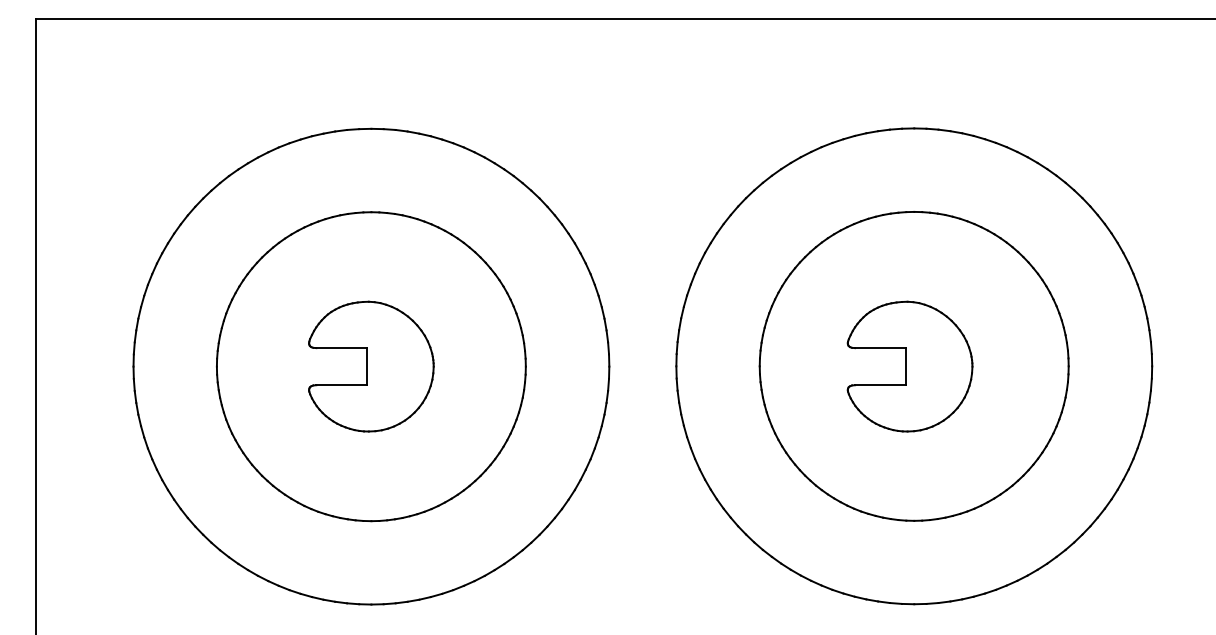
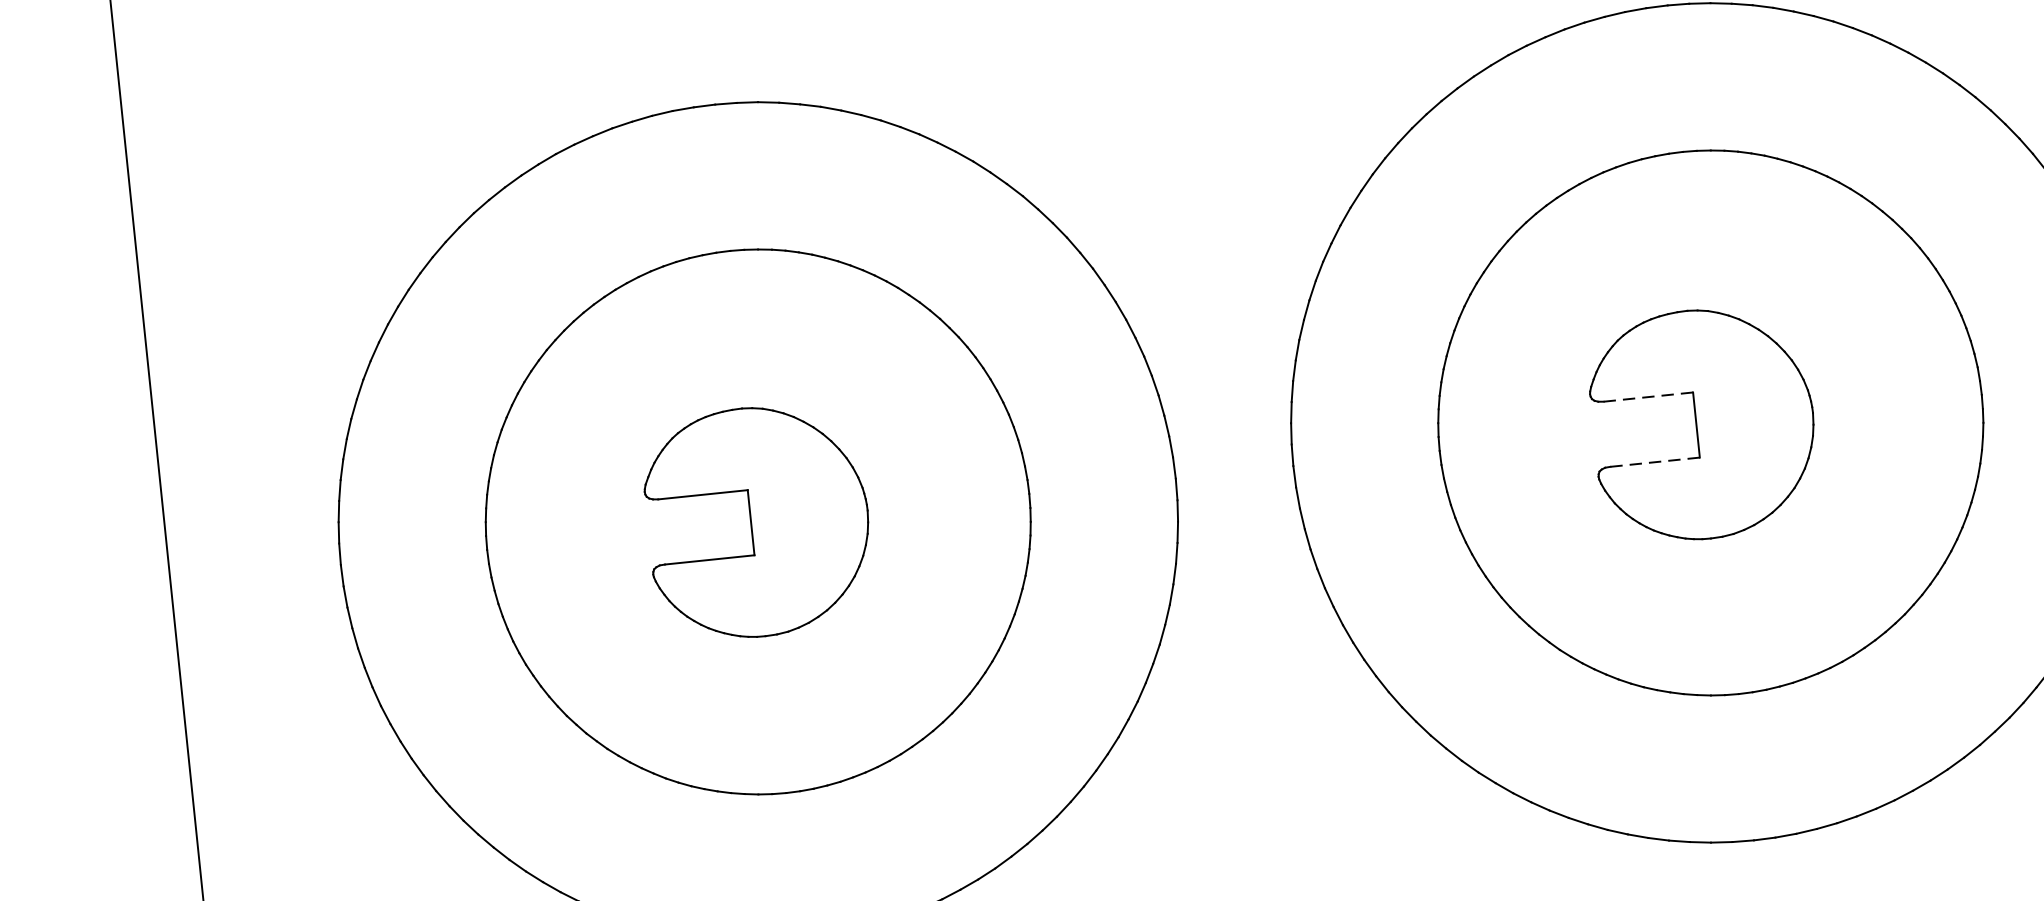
line: (881, 348) -> (1650, 397), solid -> dashed
line: (880, 385) -> (1655, 462), solid -> dashed

